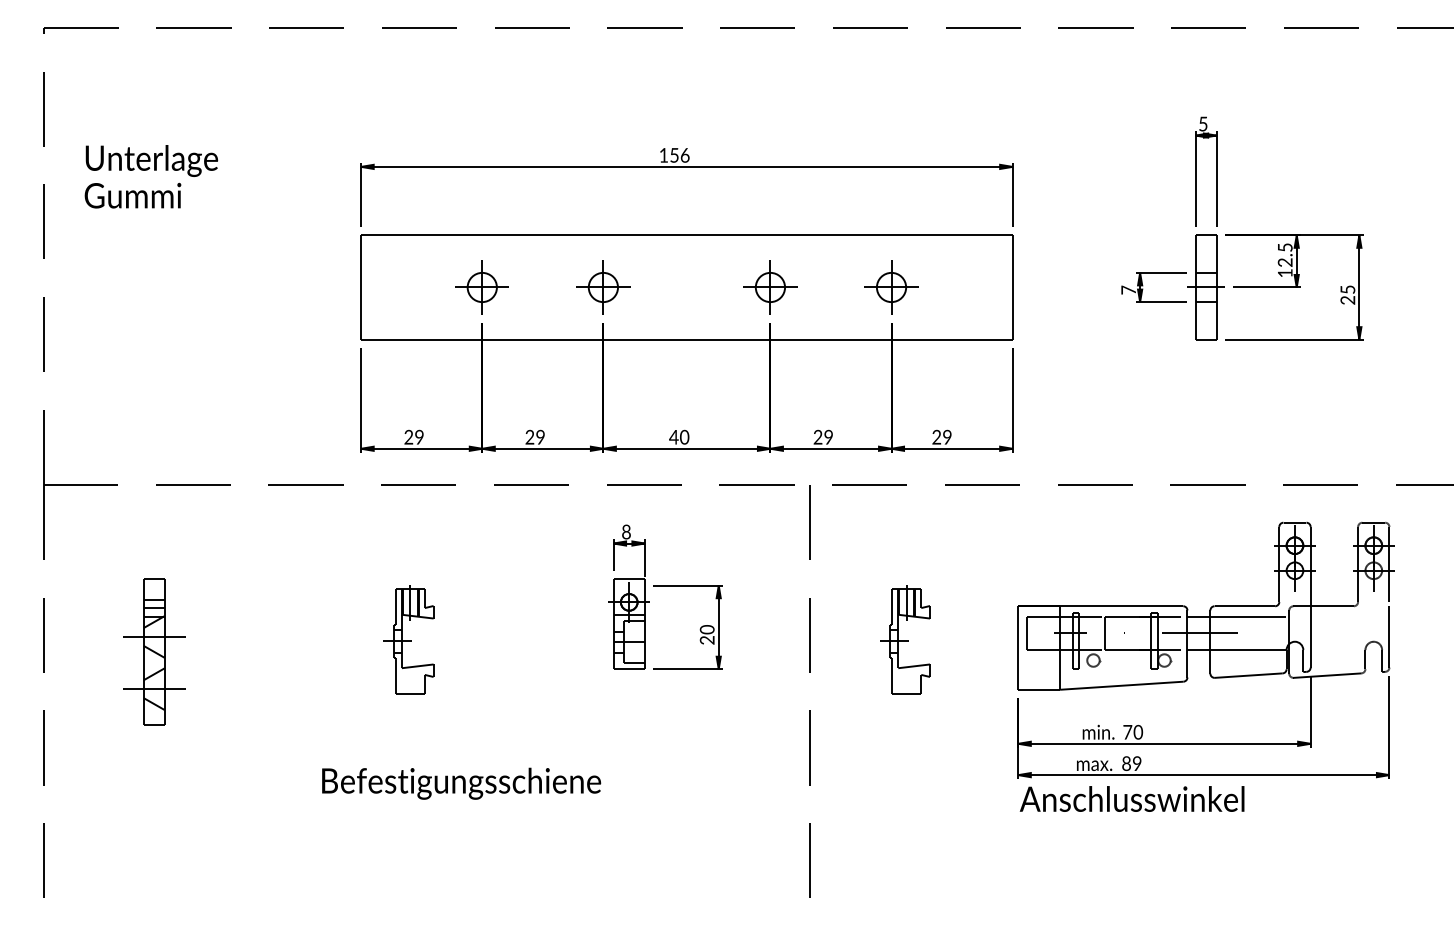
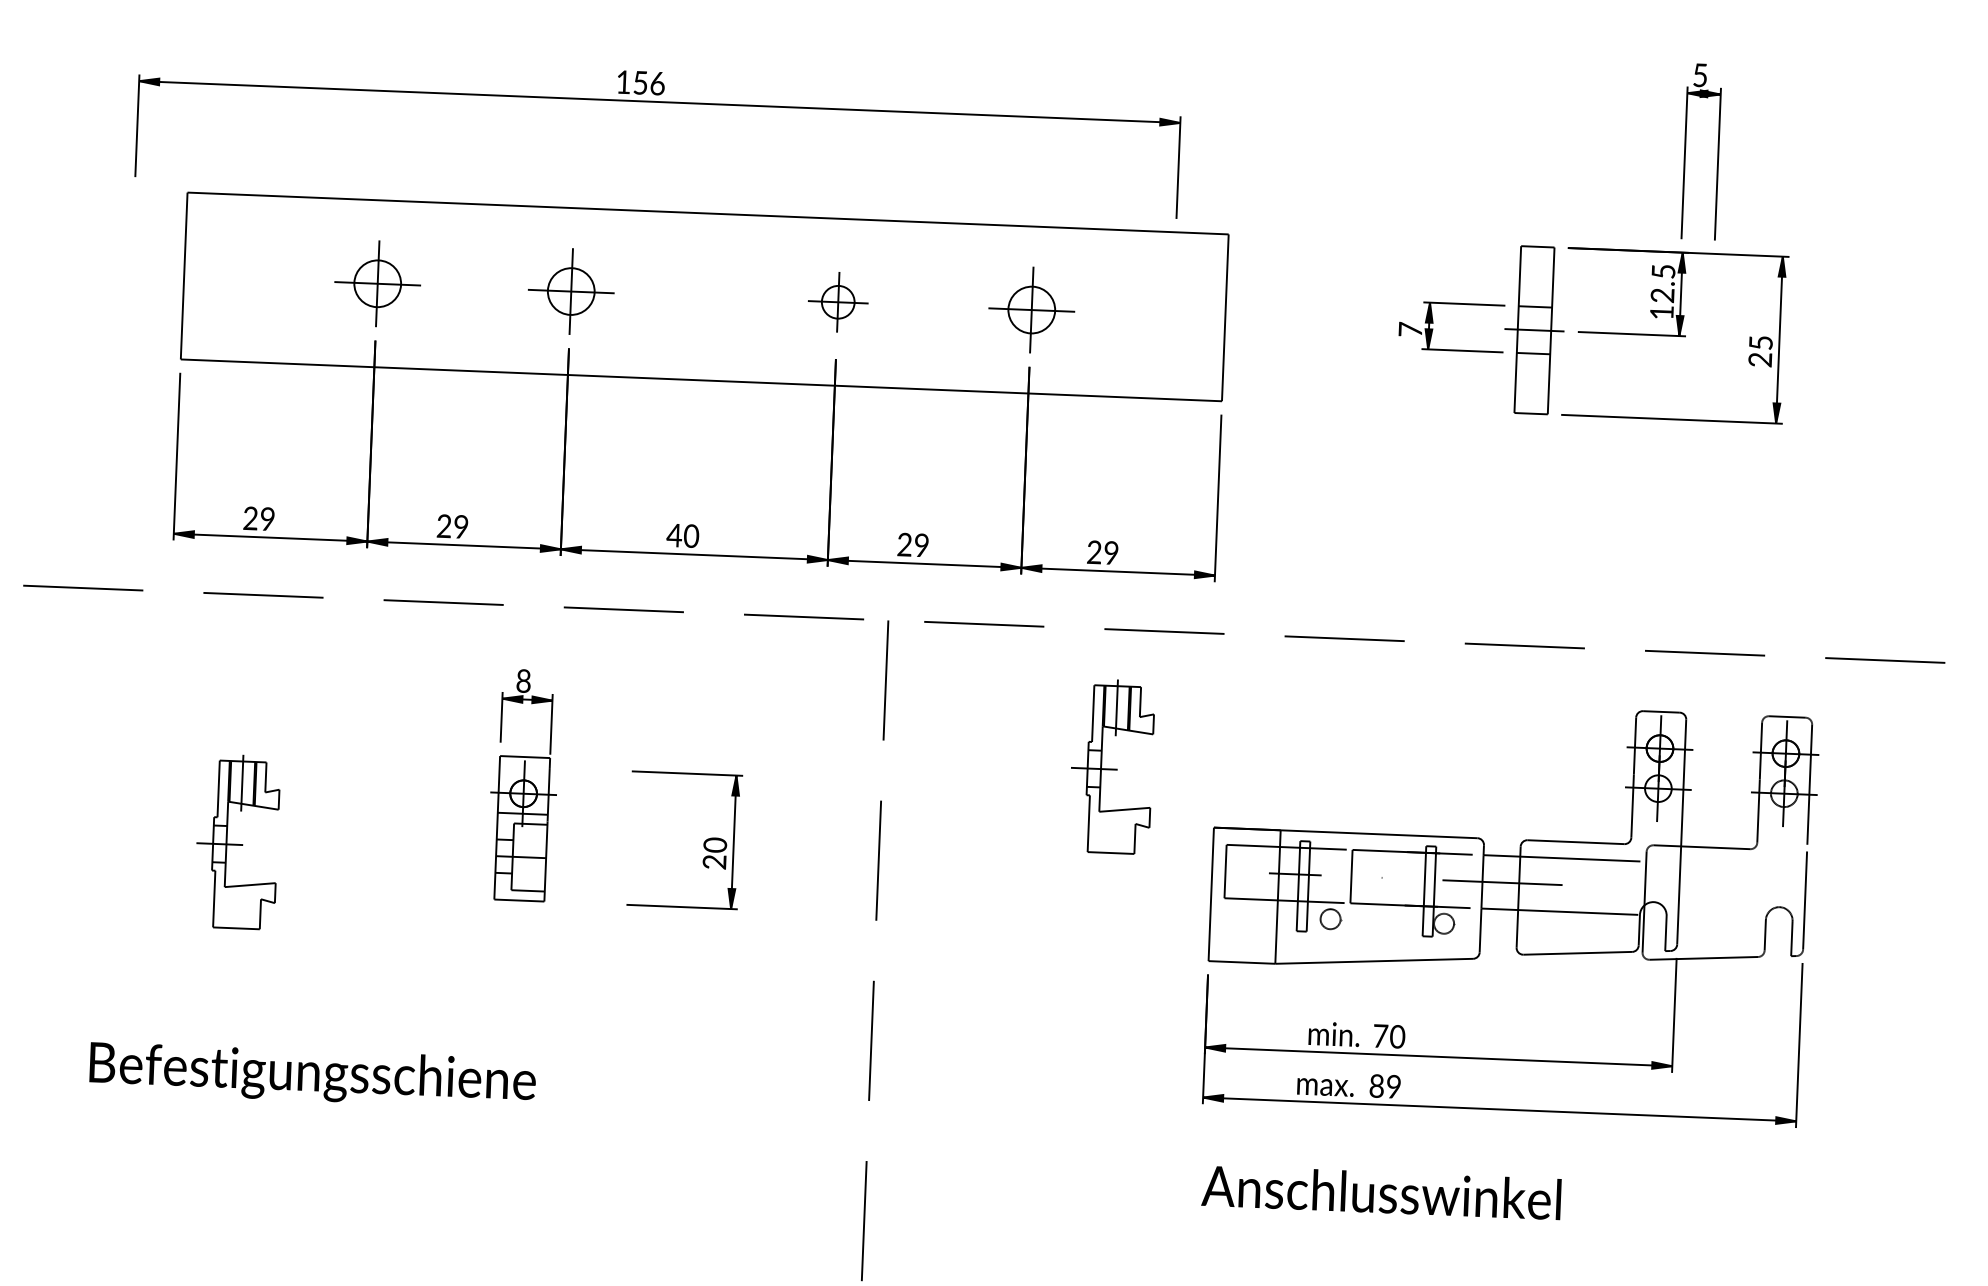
part: (686, 167) -> (659, 102), moved
part: (1196, 171) -> (1686, 150), moved
part: (770, 287) -> (838, 302), size x0.7
part: (628, 596) -> (522, 784), moved
part: (905, 639) -> (1112, 766), moved
text: (1131, 798) -> (1380, 1191), moved

